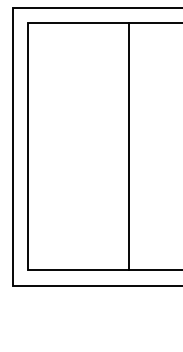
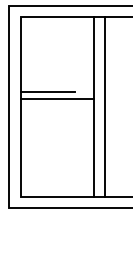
line: (65, 125) -> (47, 91), added
line: (77, 136) -> (56, 99), added
line: (143, 146) -> (104, 106), added

